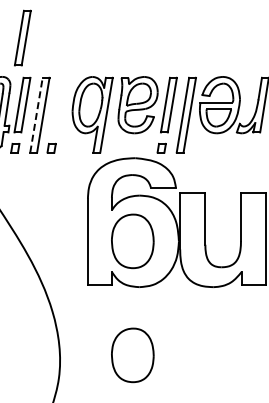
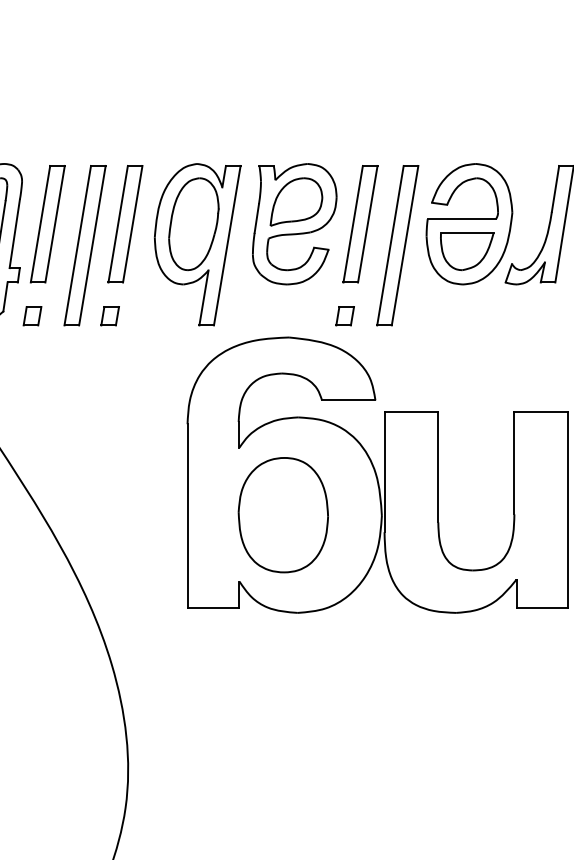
part: (22, 37) -> (124, 222), moved
line: (36, 115) -> (77, 246), dashed -> solid
part: (132, 355) -> (282, 758), removed

